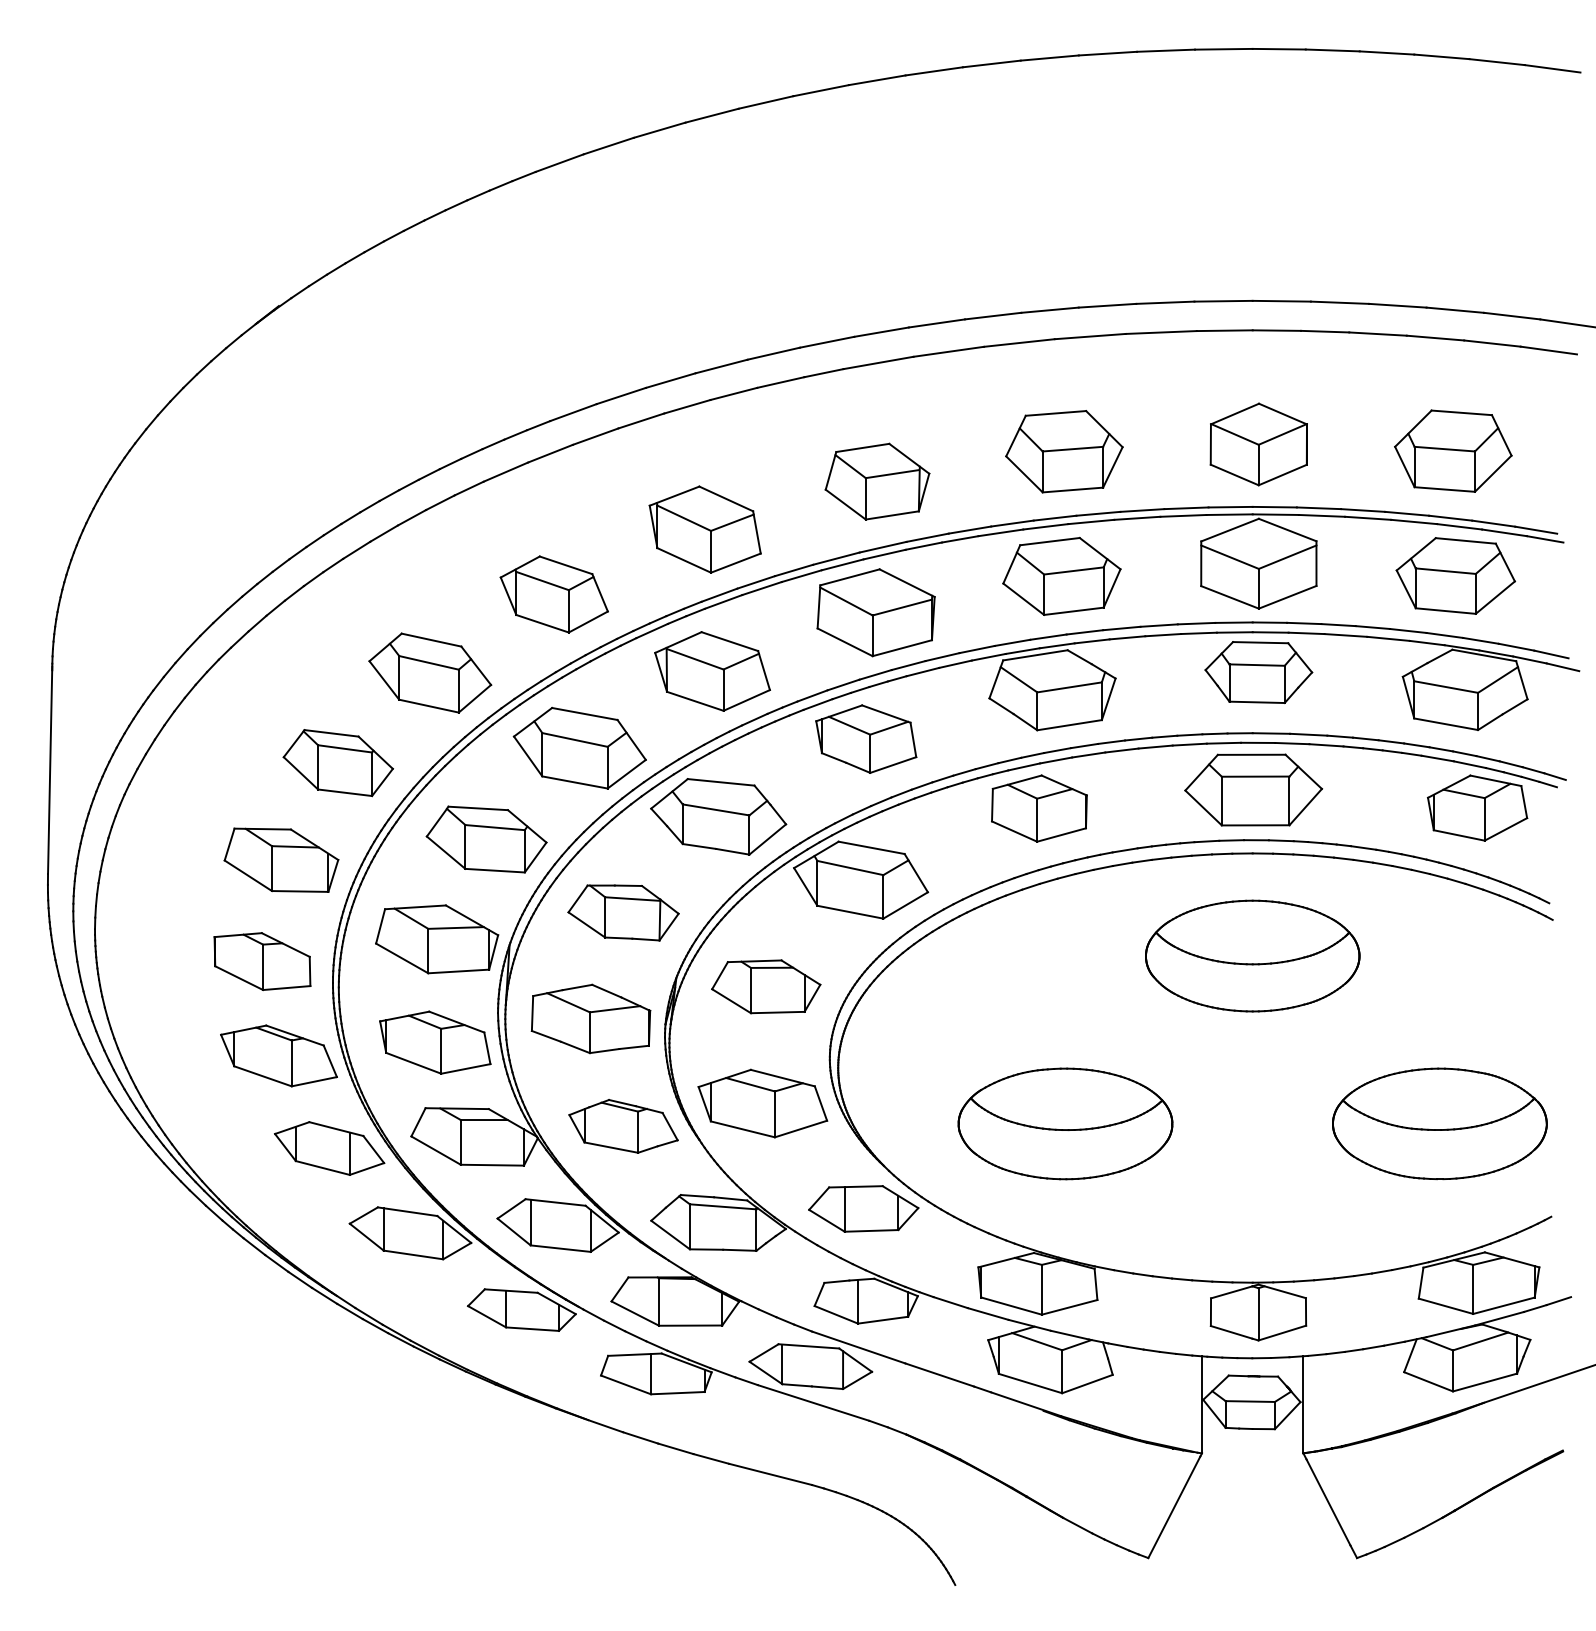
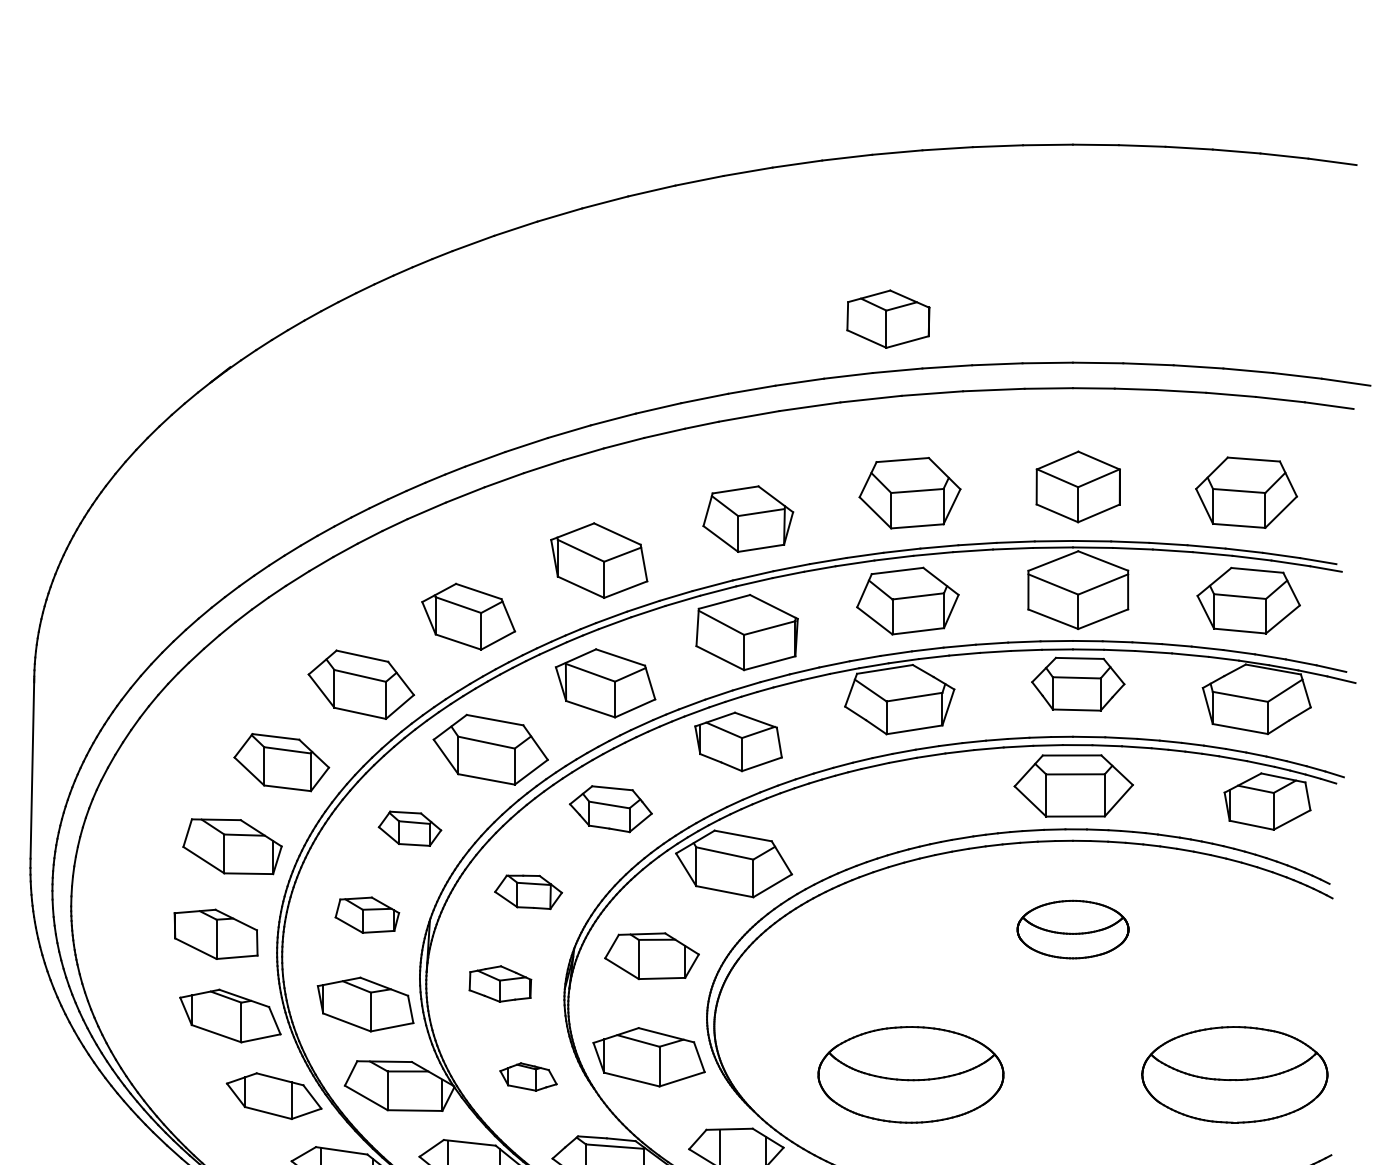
part: (1039, 808) -> (888, 319), moved
part: (718, 816) -> (610, 808), size x0.7
part: (486, 839) -> (409, 828), size x0.6
part: (623, 912) -> (528, 891), size x0.7
part: (437, 939) -> (367, 915), size x0.6
part: (1252, 955) -> (1072, 929), size x0.6
part: (590, 1018) -> (499, 983), size x0.6
part: (623, 1126) -> (528, 1077), size x0.6

